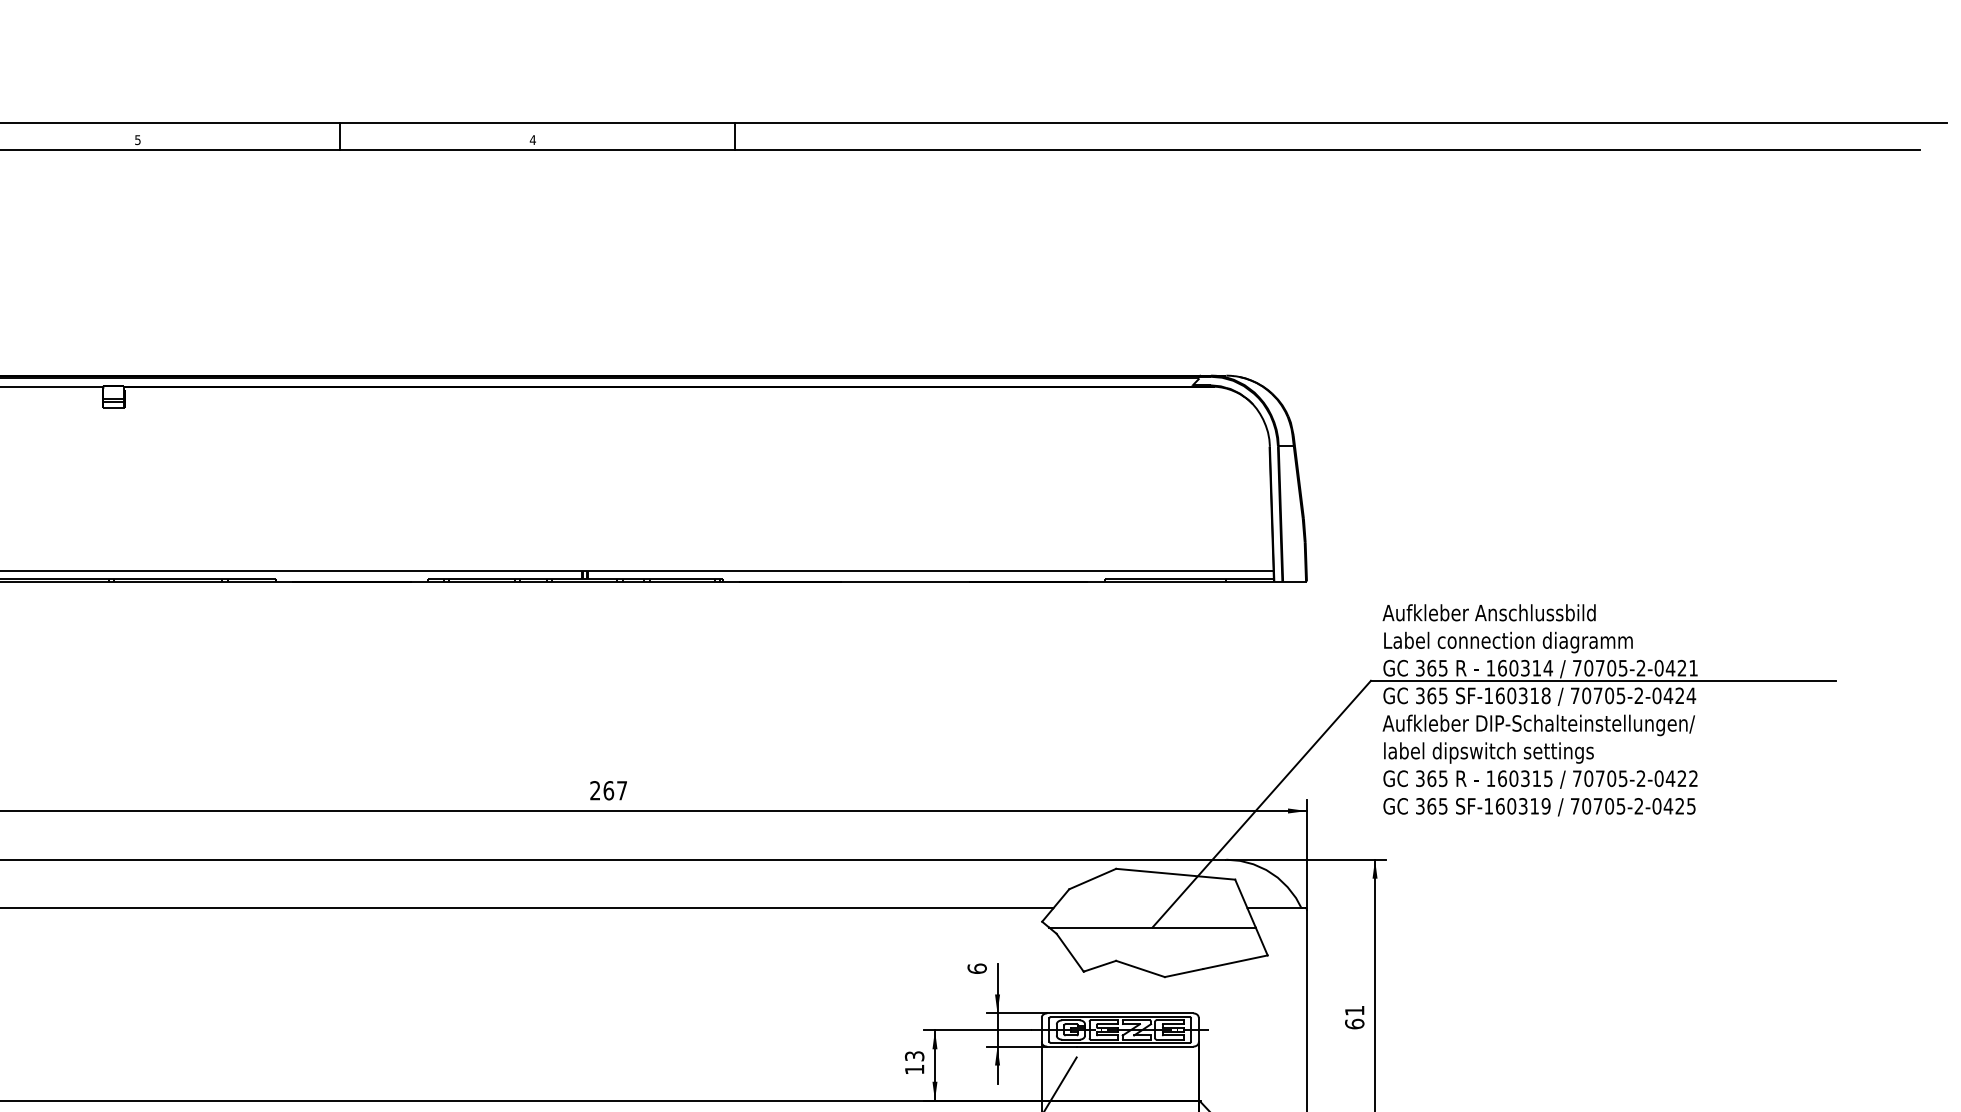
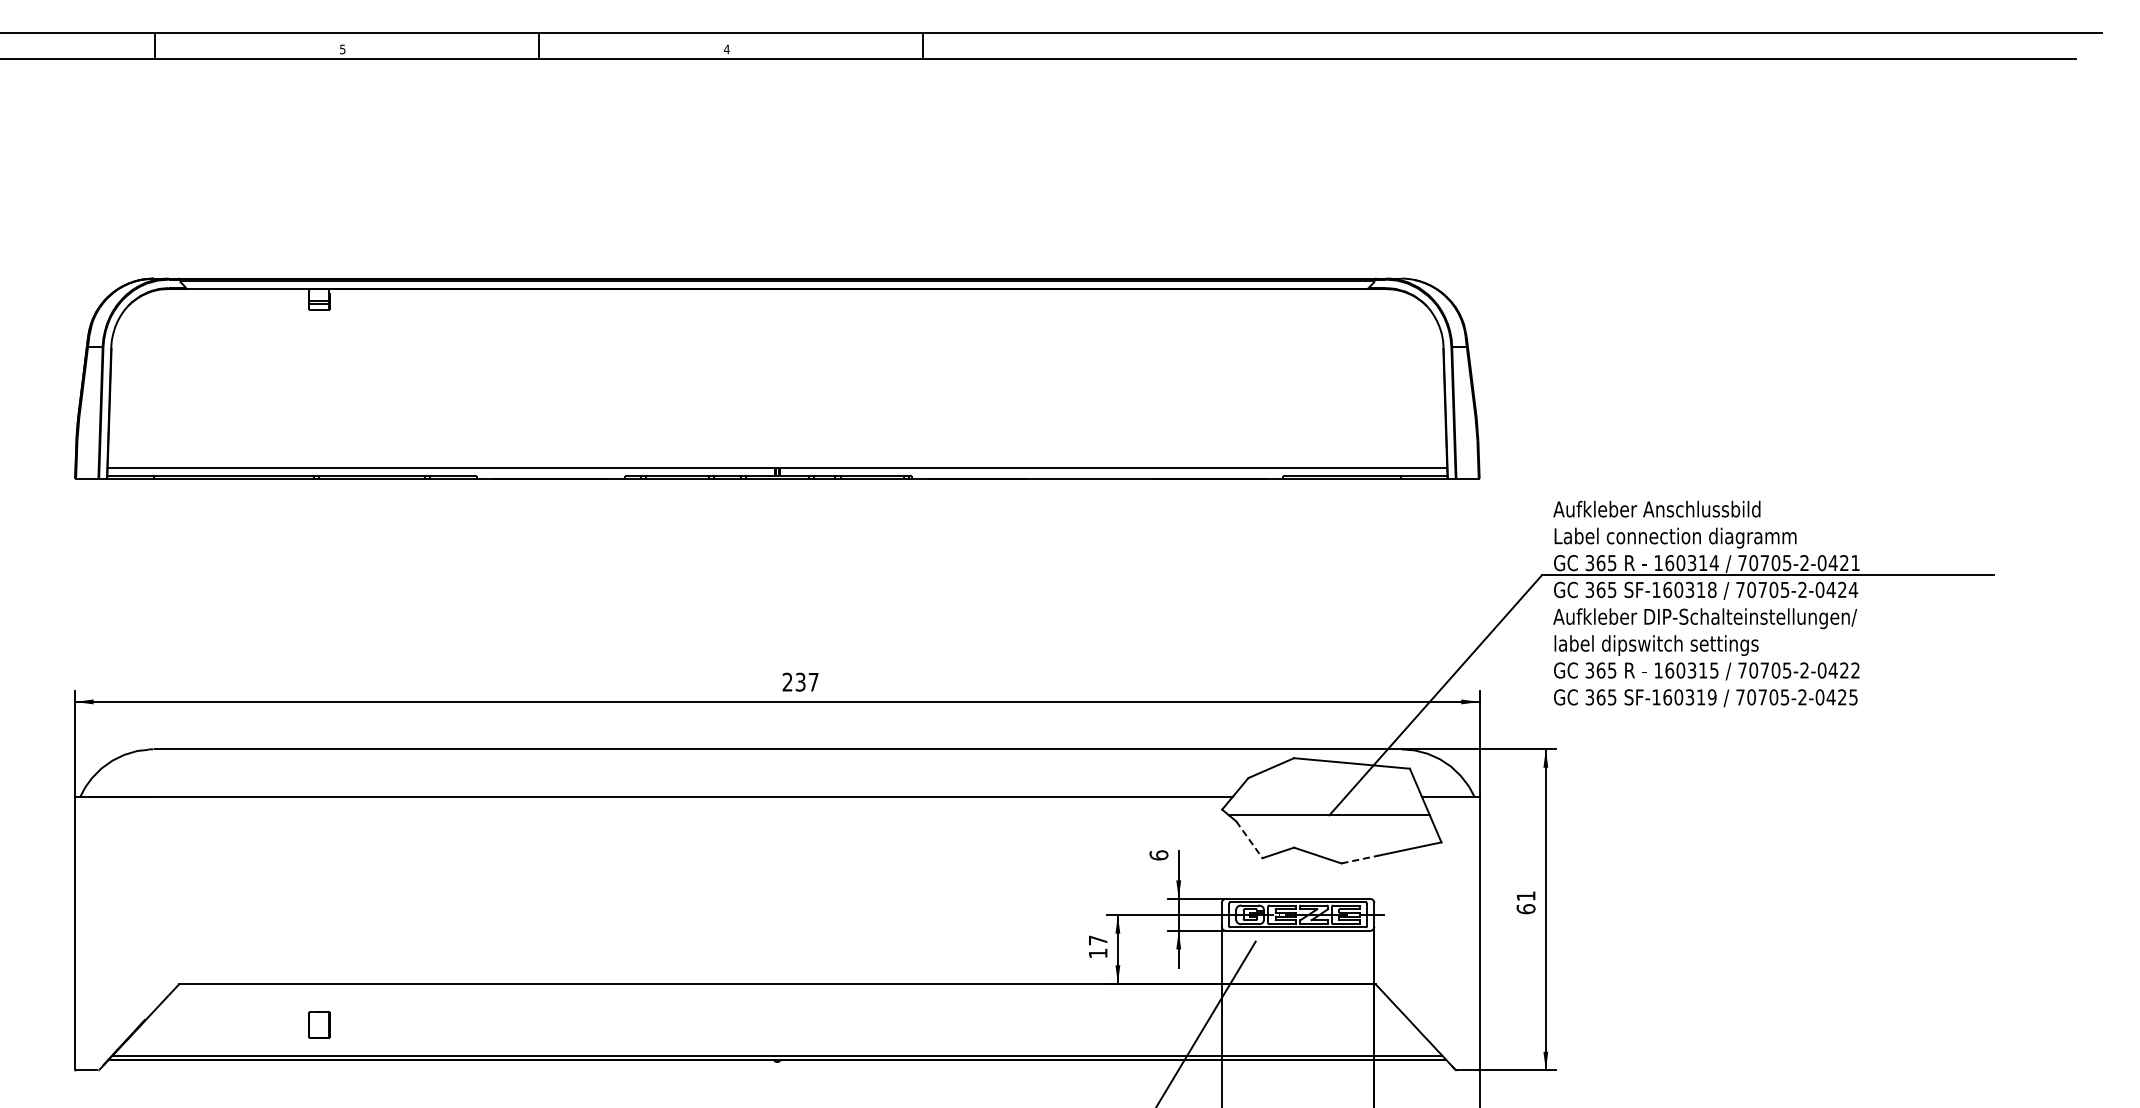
text: (608, 789) -> (800, 681), 267 -> 237
line: (1070, 952) -> (1249, 839), solid -> dashed
line: (1184, 973) -> (1360, 859), solid -> dashed
text: (913, 1056) -> (1097, 940), 13 -> 17

